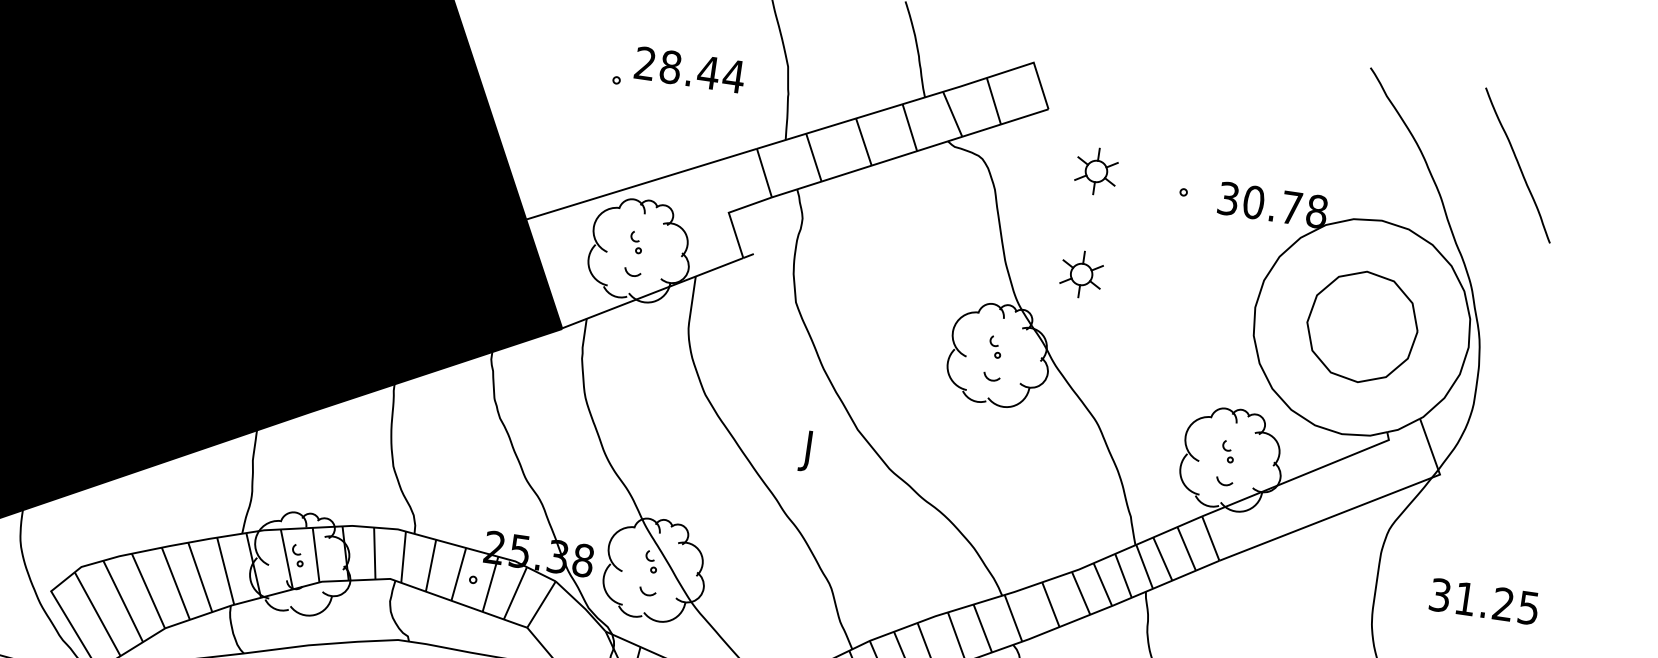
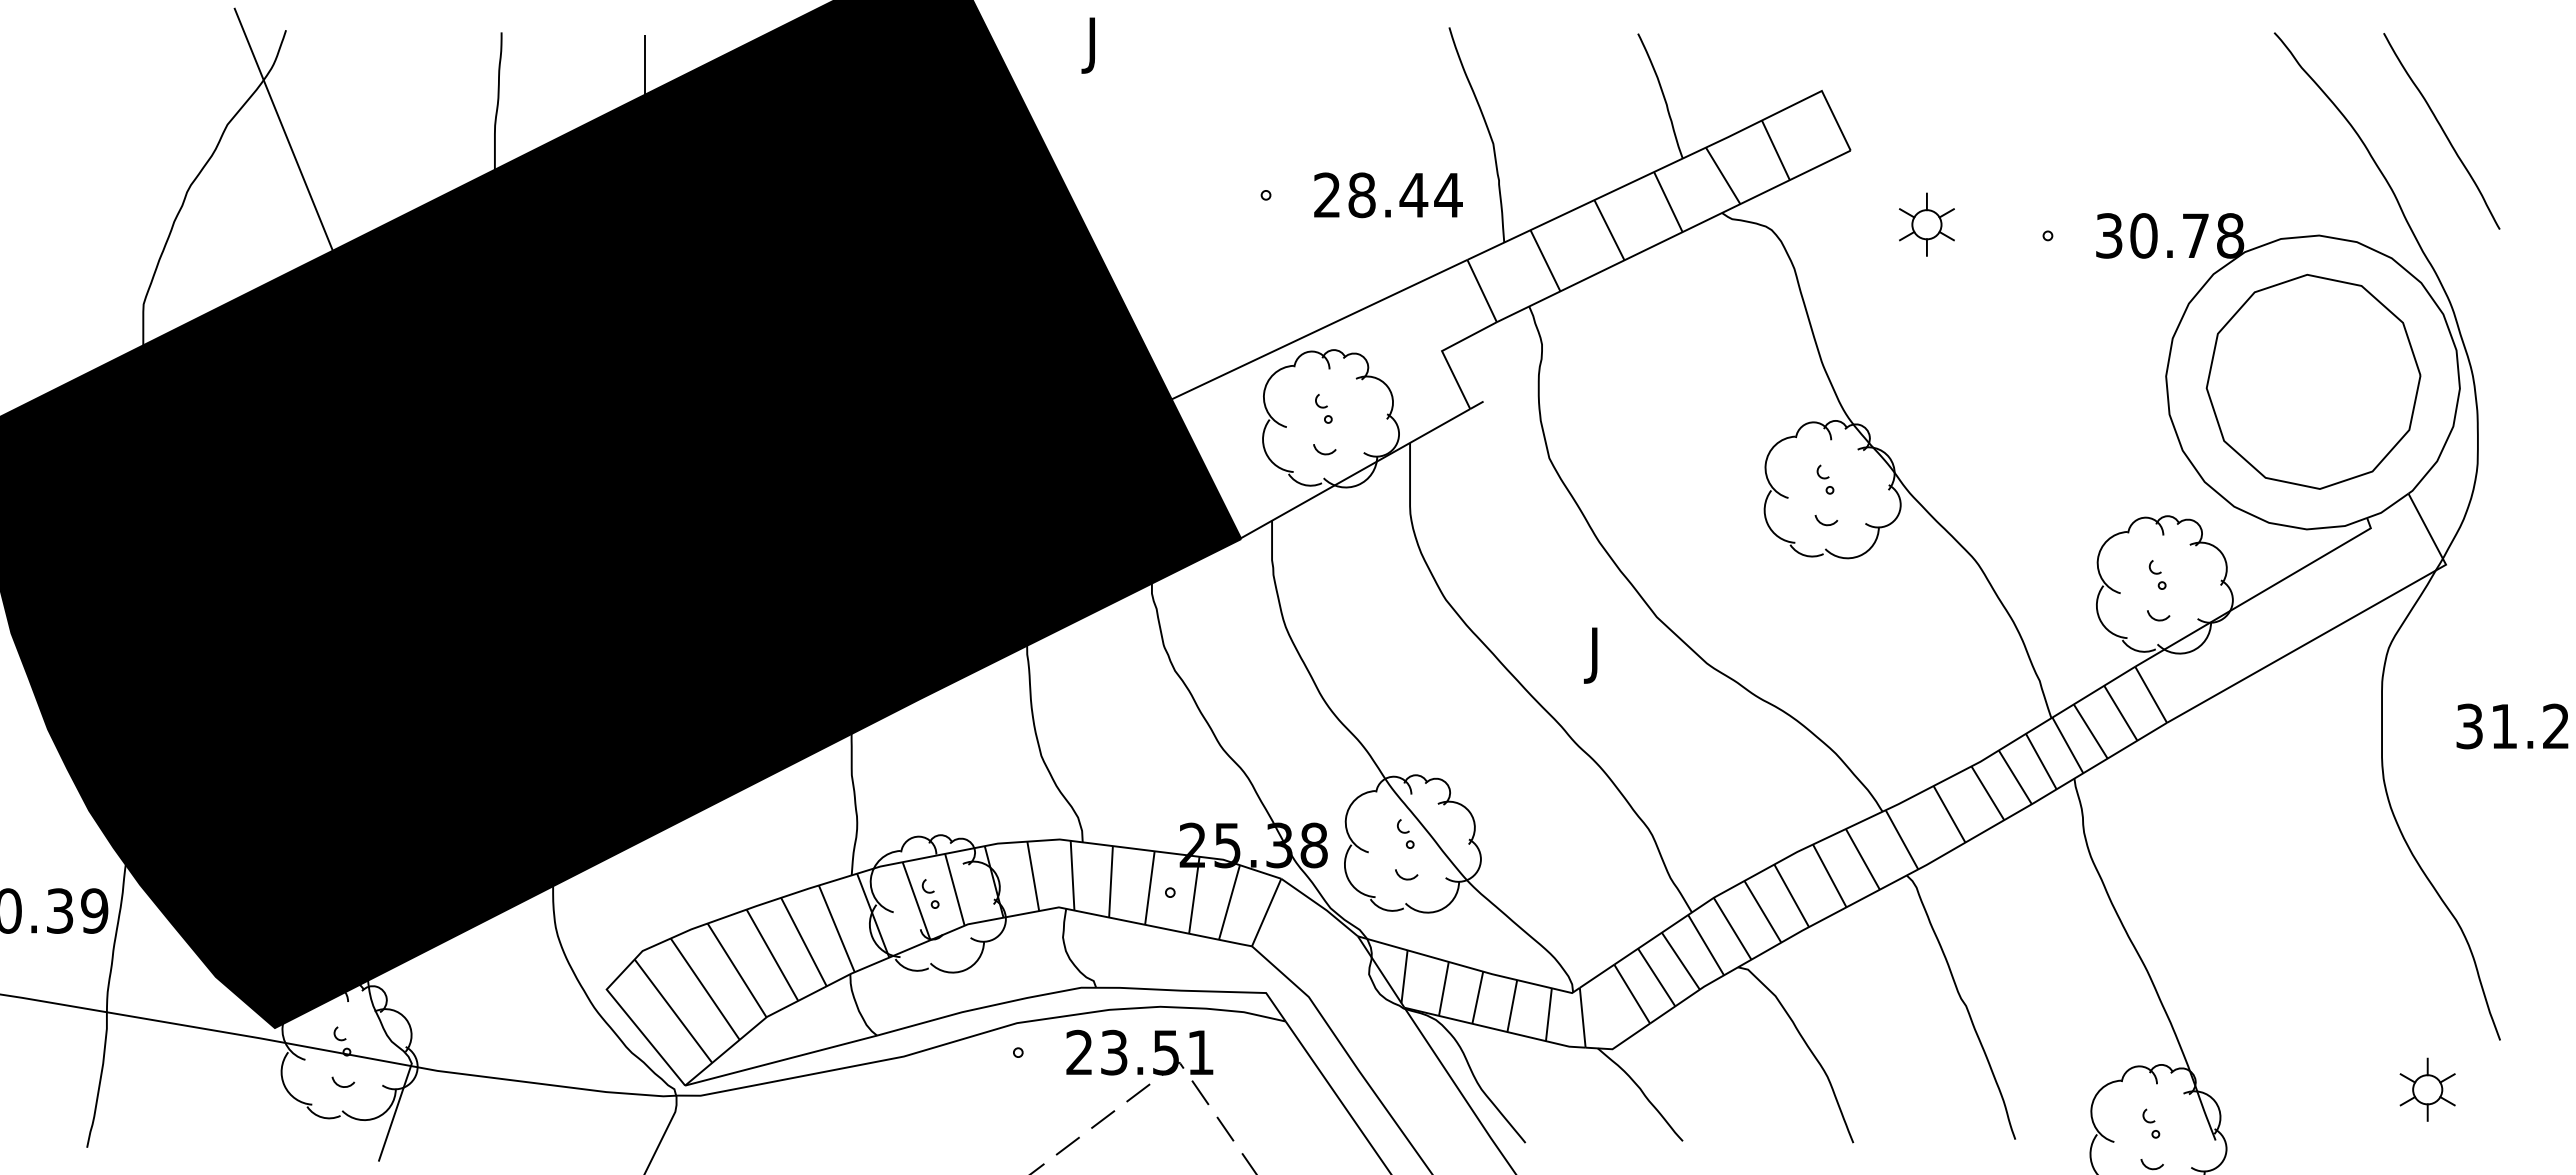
text: (690, 70) -> (1388, 195), moved
curve: (1518, 165) -> (2442, 131), moved
part: (1081, 274) -> (1926, 365), removed
part: (1362, 326) -> (2313, 381), size x1.43

